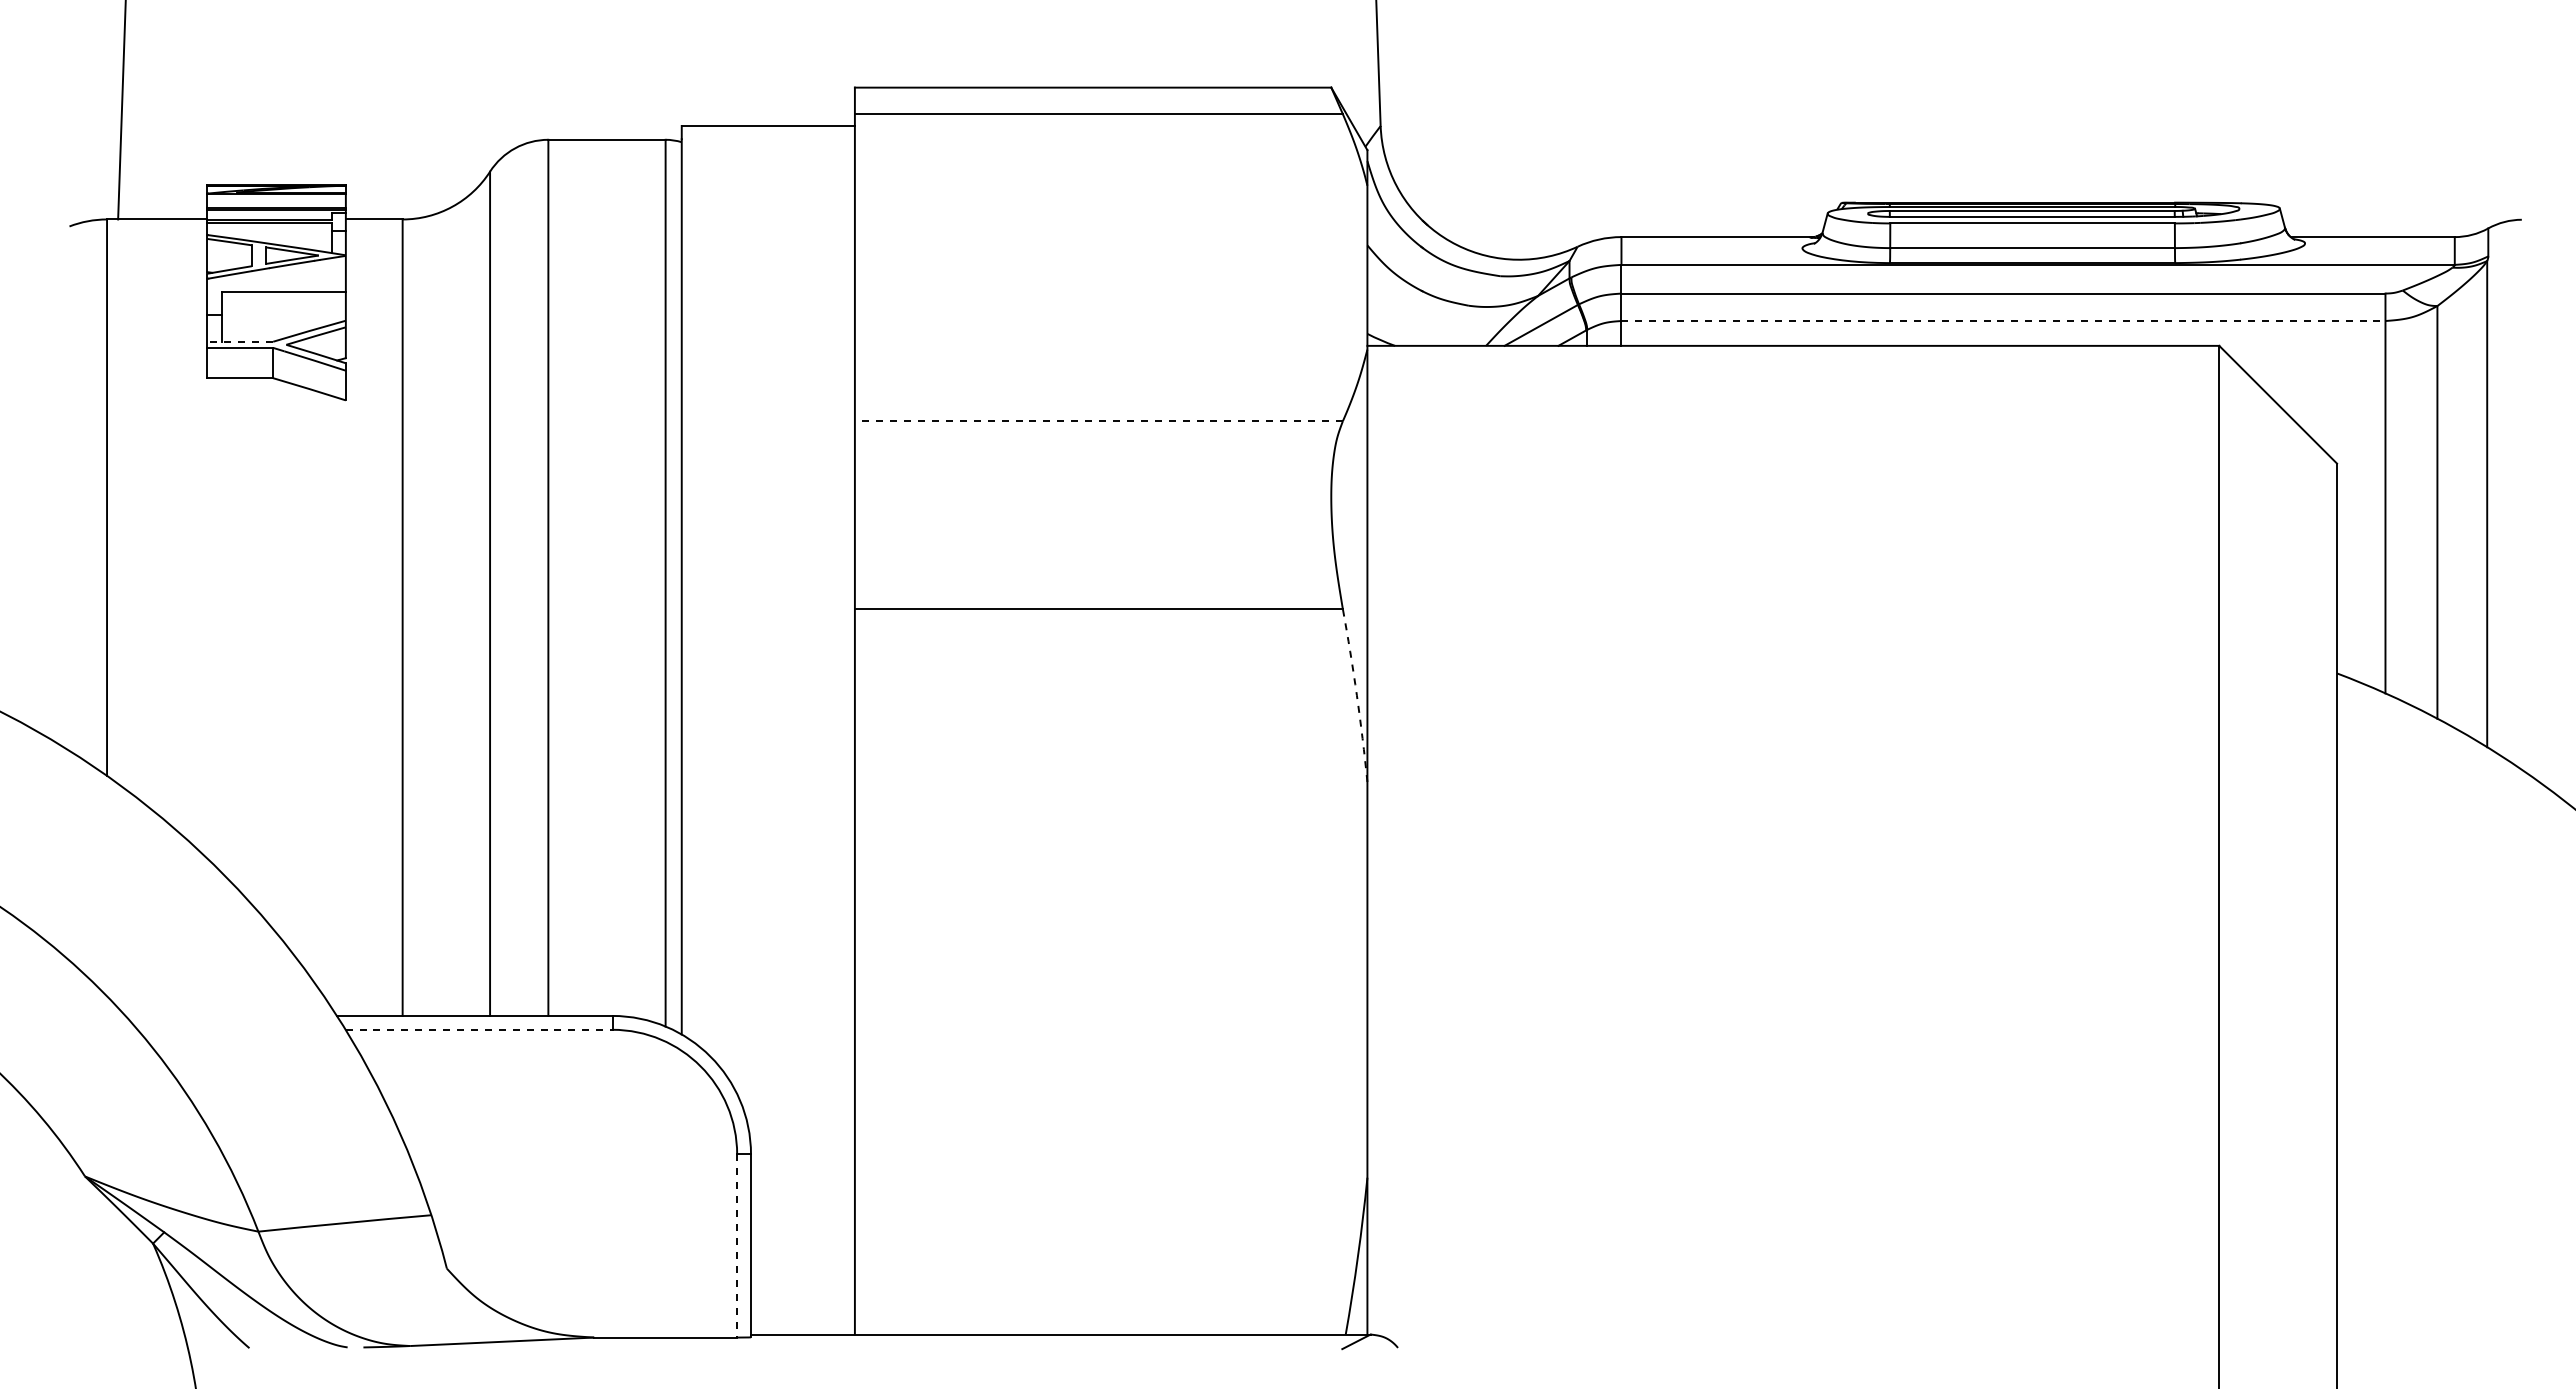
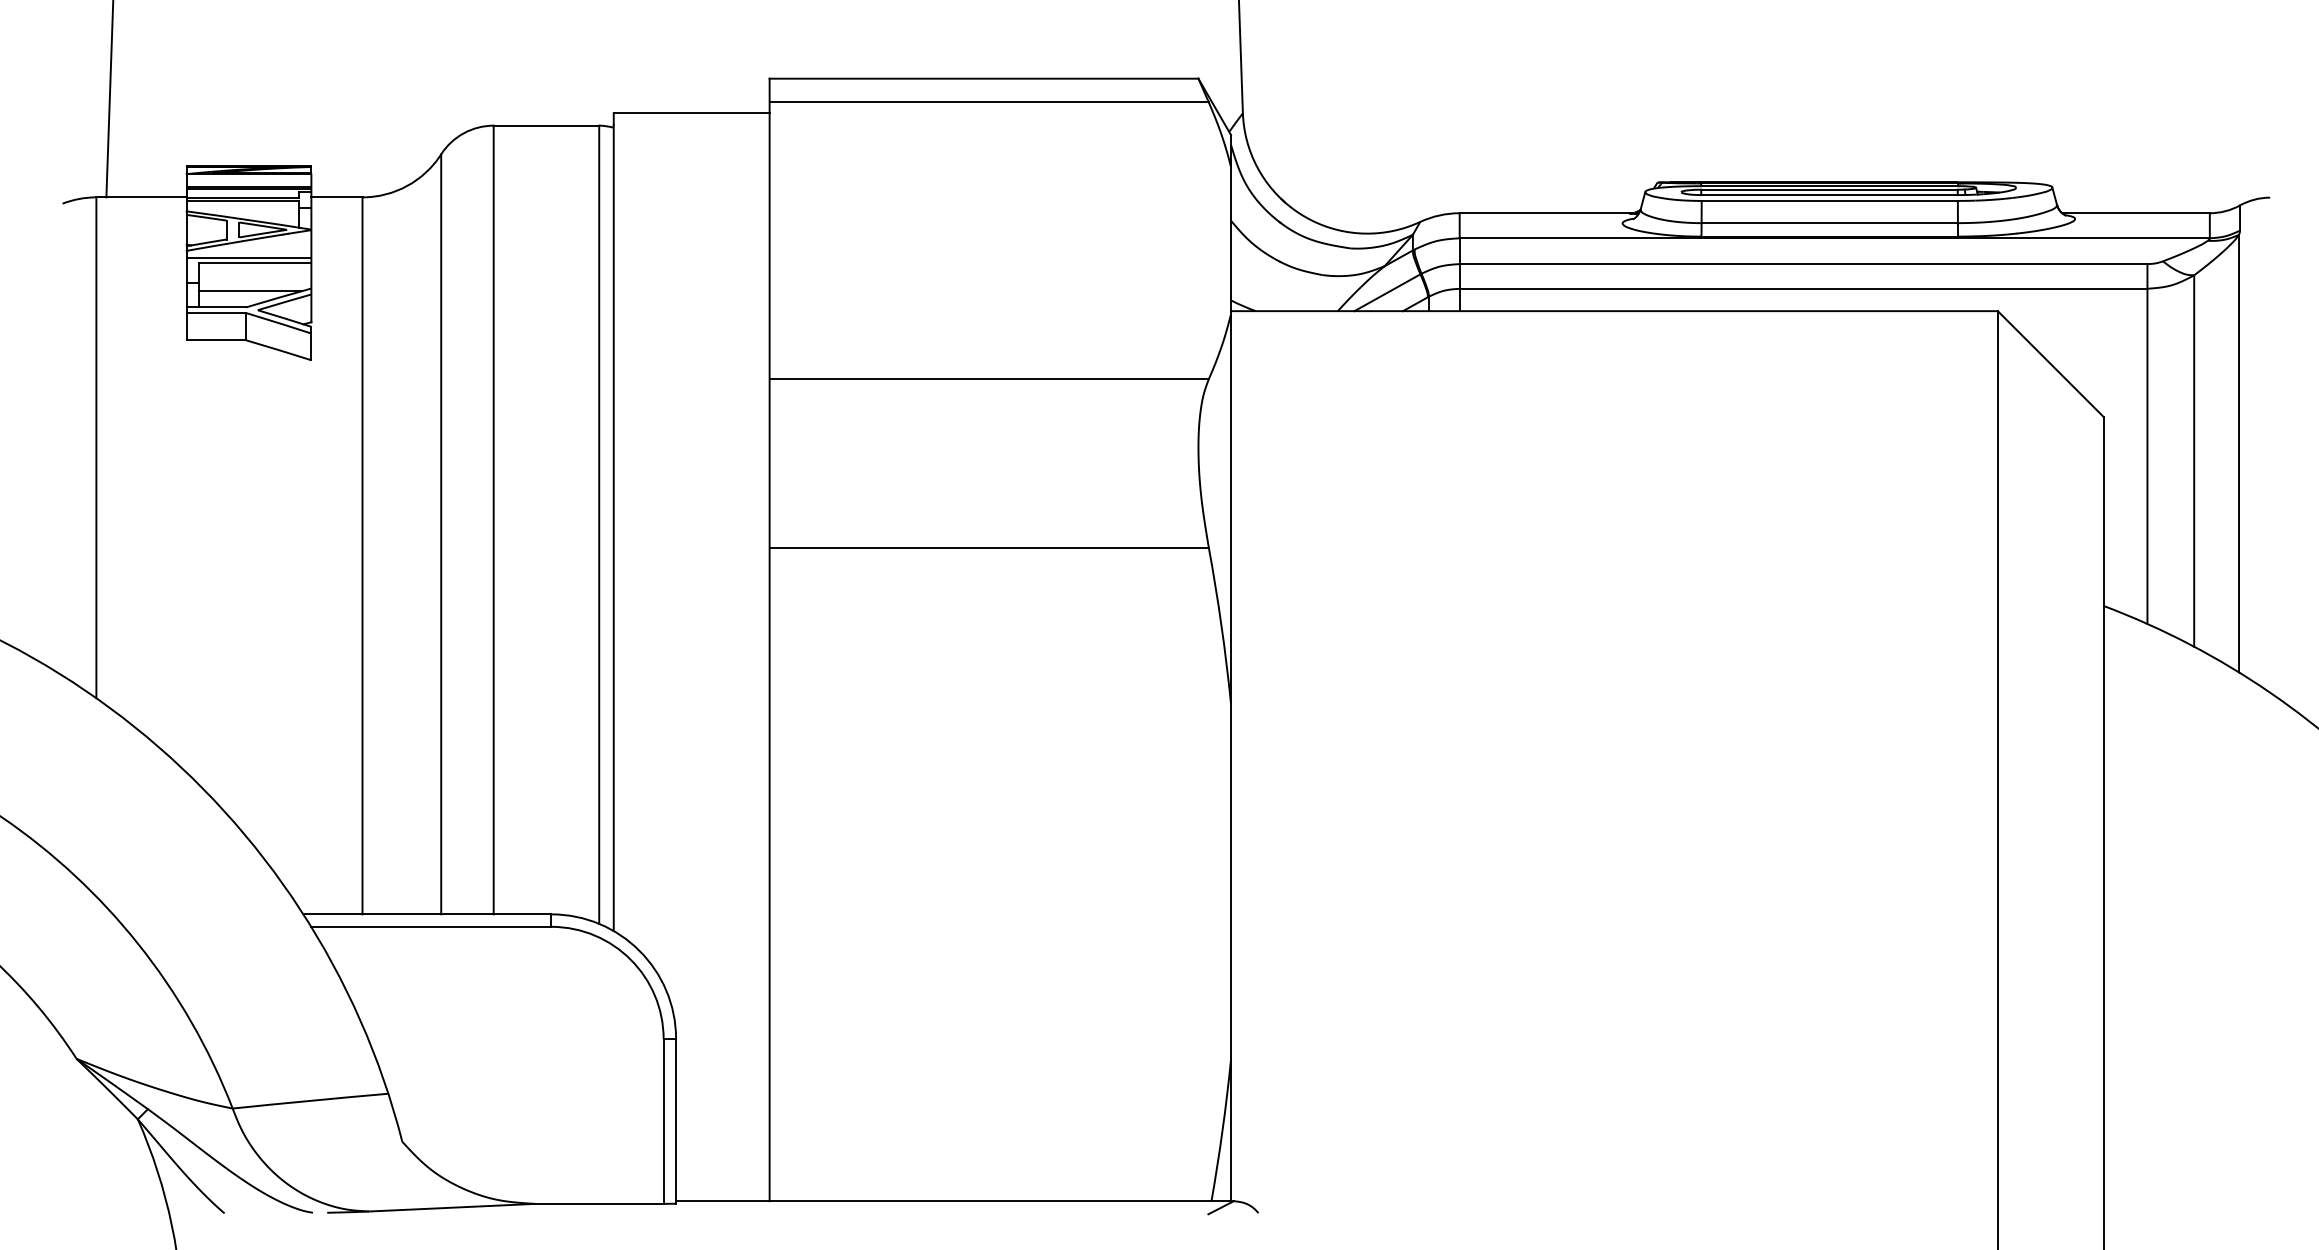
line: (276, 287) -> (248, 258), added
line: (2003, 321) -> (1803, 289), dashed -> solid
line: (277, 324) -> (249, 291), added
line: (240, 341) -> (216, 307), dashed -> solid
line: (1098, 421) -> (988, 379), dashed -> solid
arc: (1356, 695) -> (1221, 625), dashed -> solid
line: (479, 1029) -> (431, 926), dashed -> solid
line: (737, 1246) -> (663, 1121), dashed -> solid

